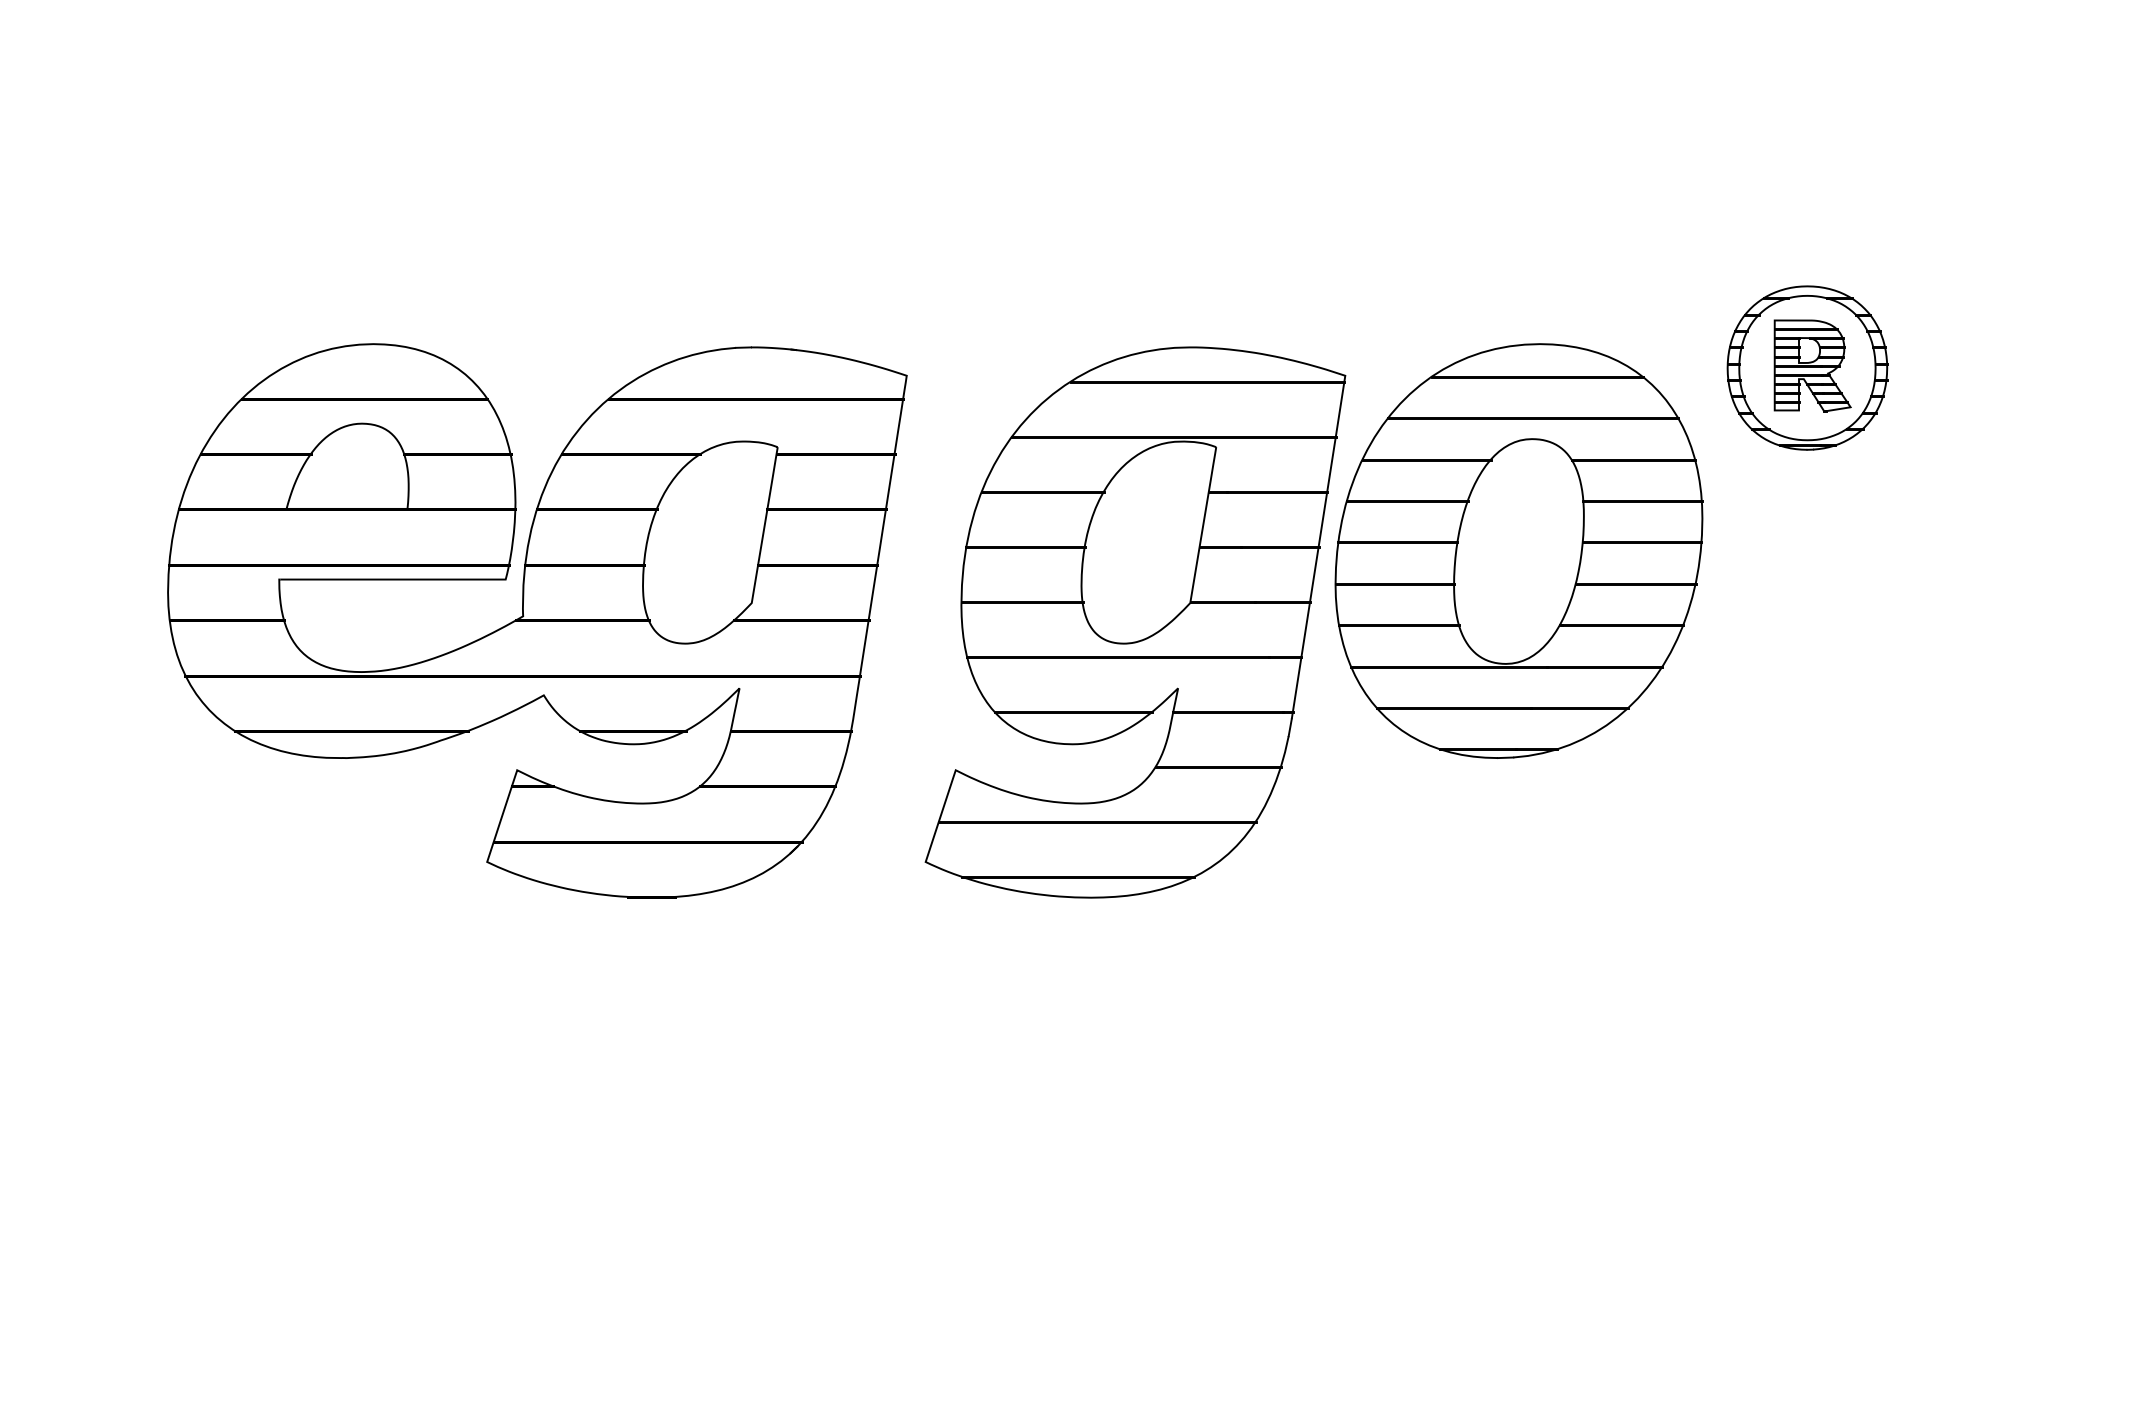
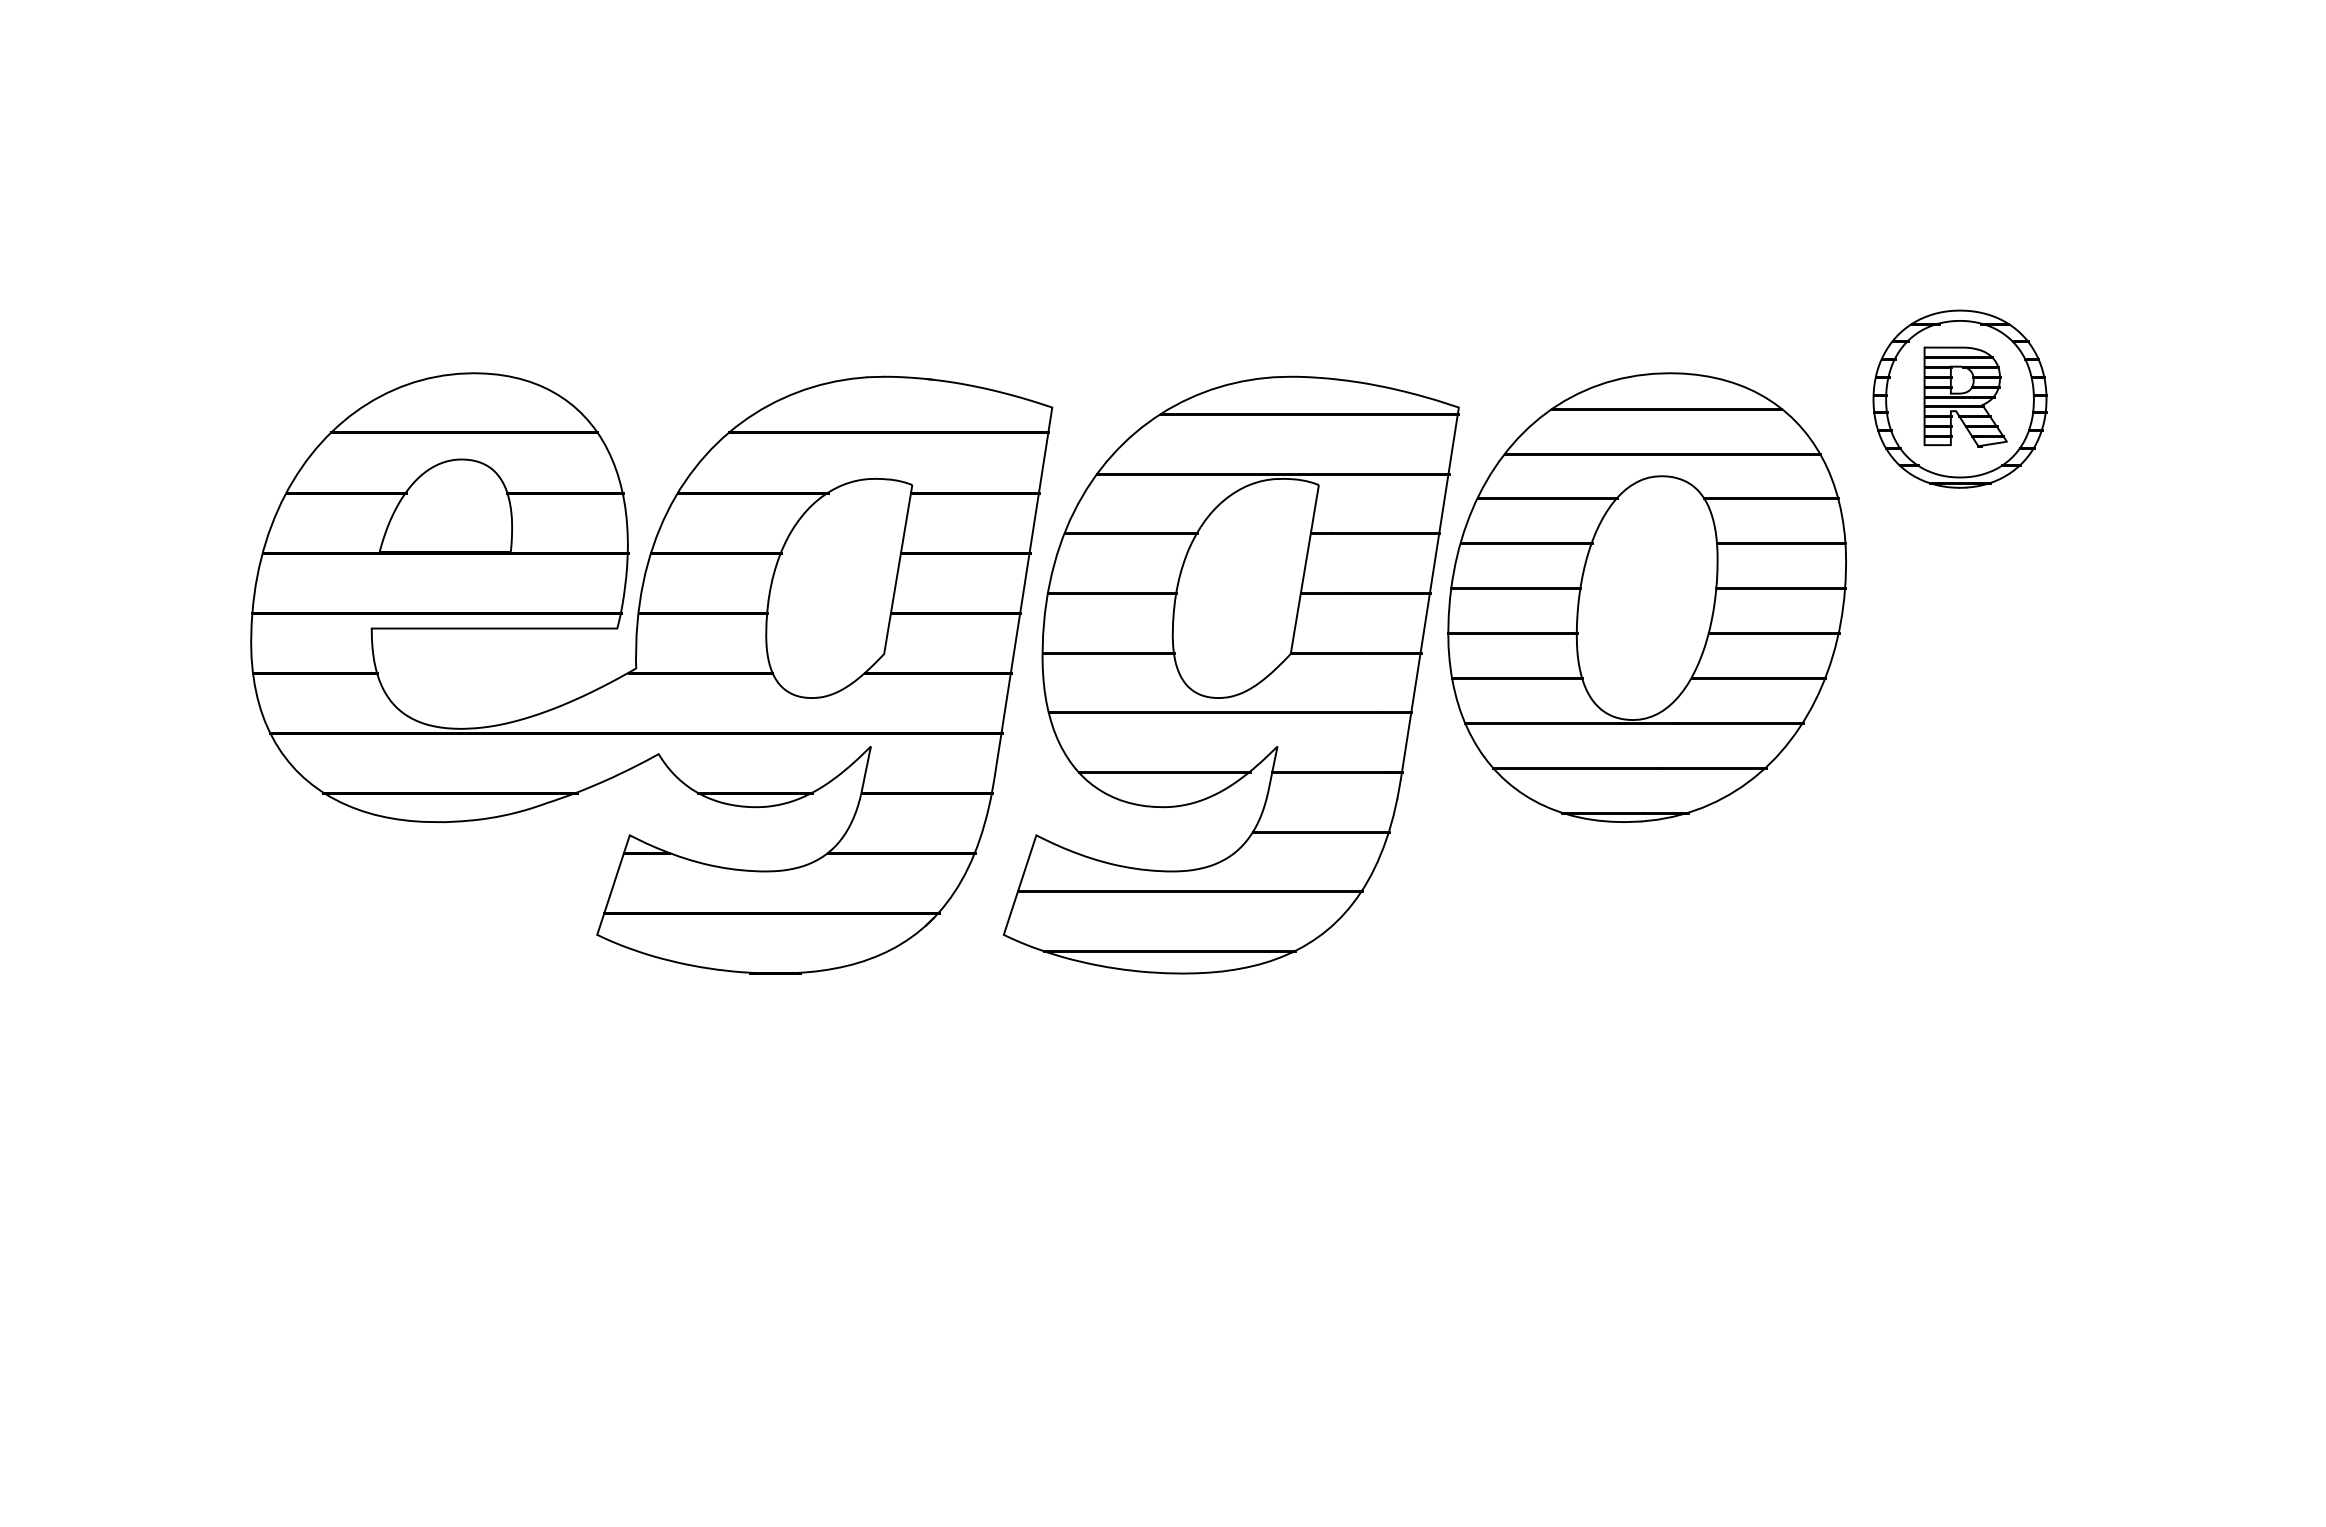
part: (537, 621) -> (651, 673), moved

